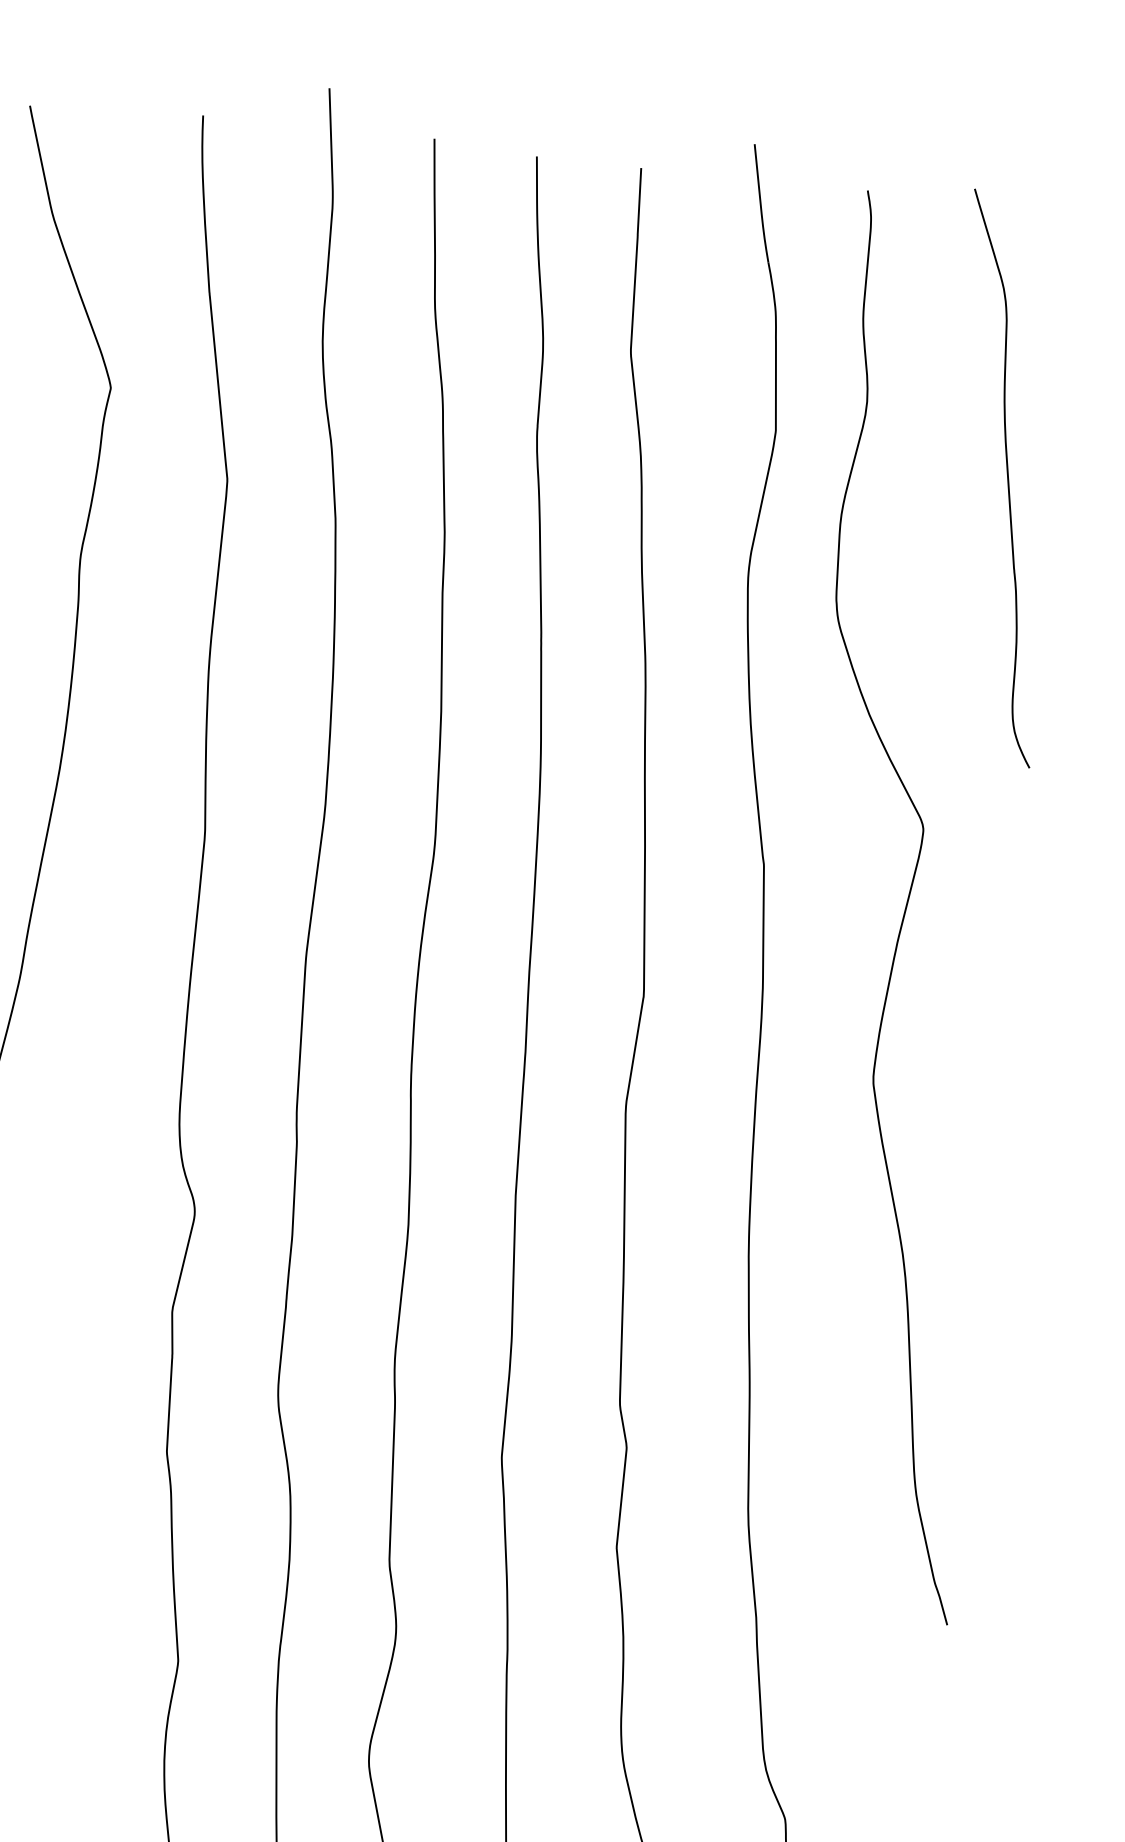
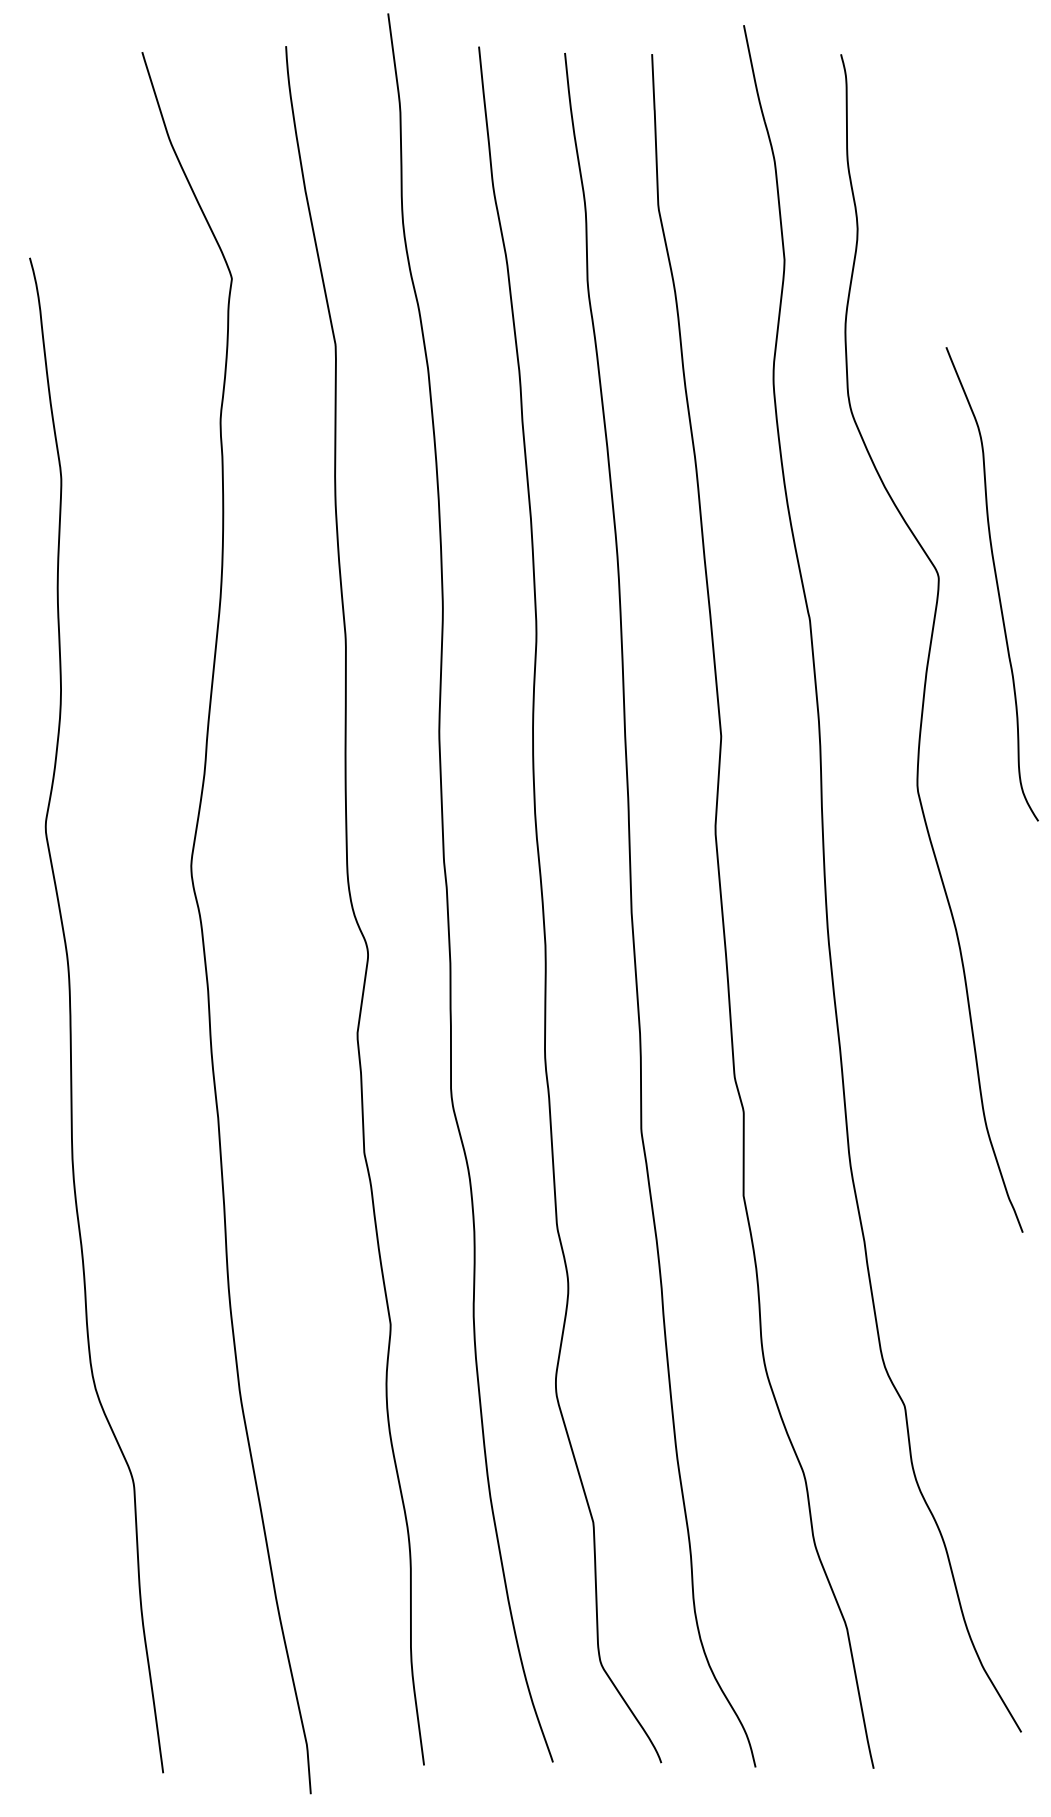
curve: (1007, 479) -> (996, 584), moved

